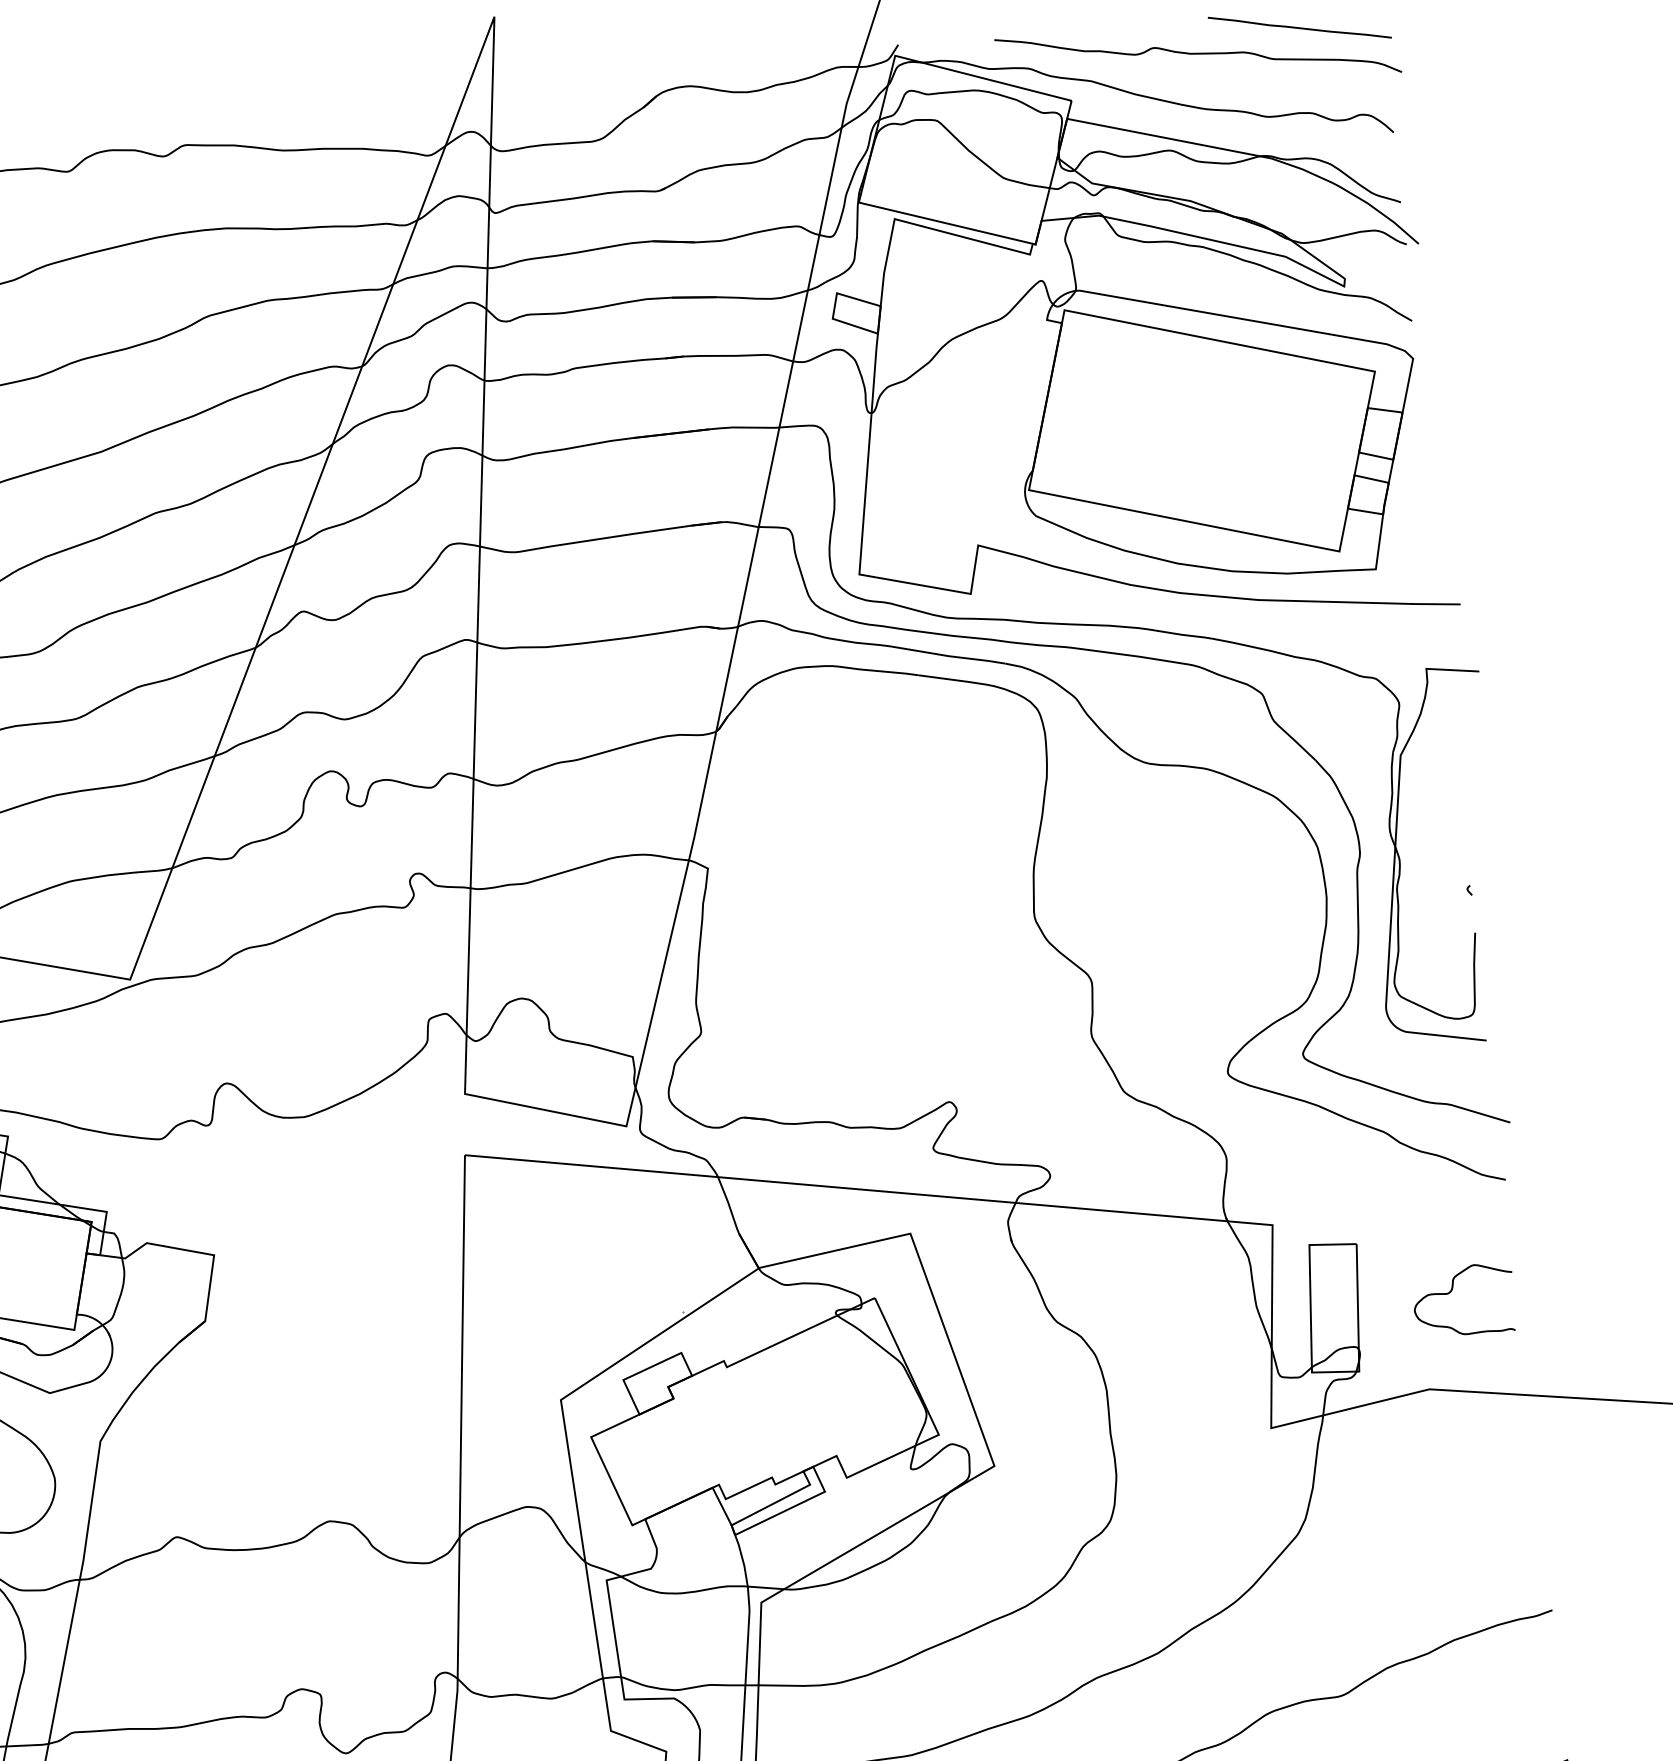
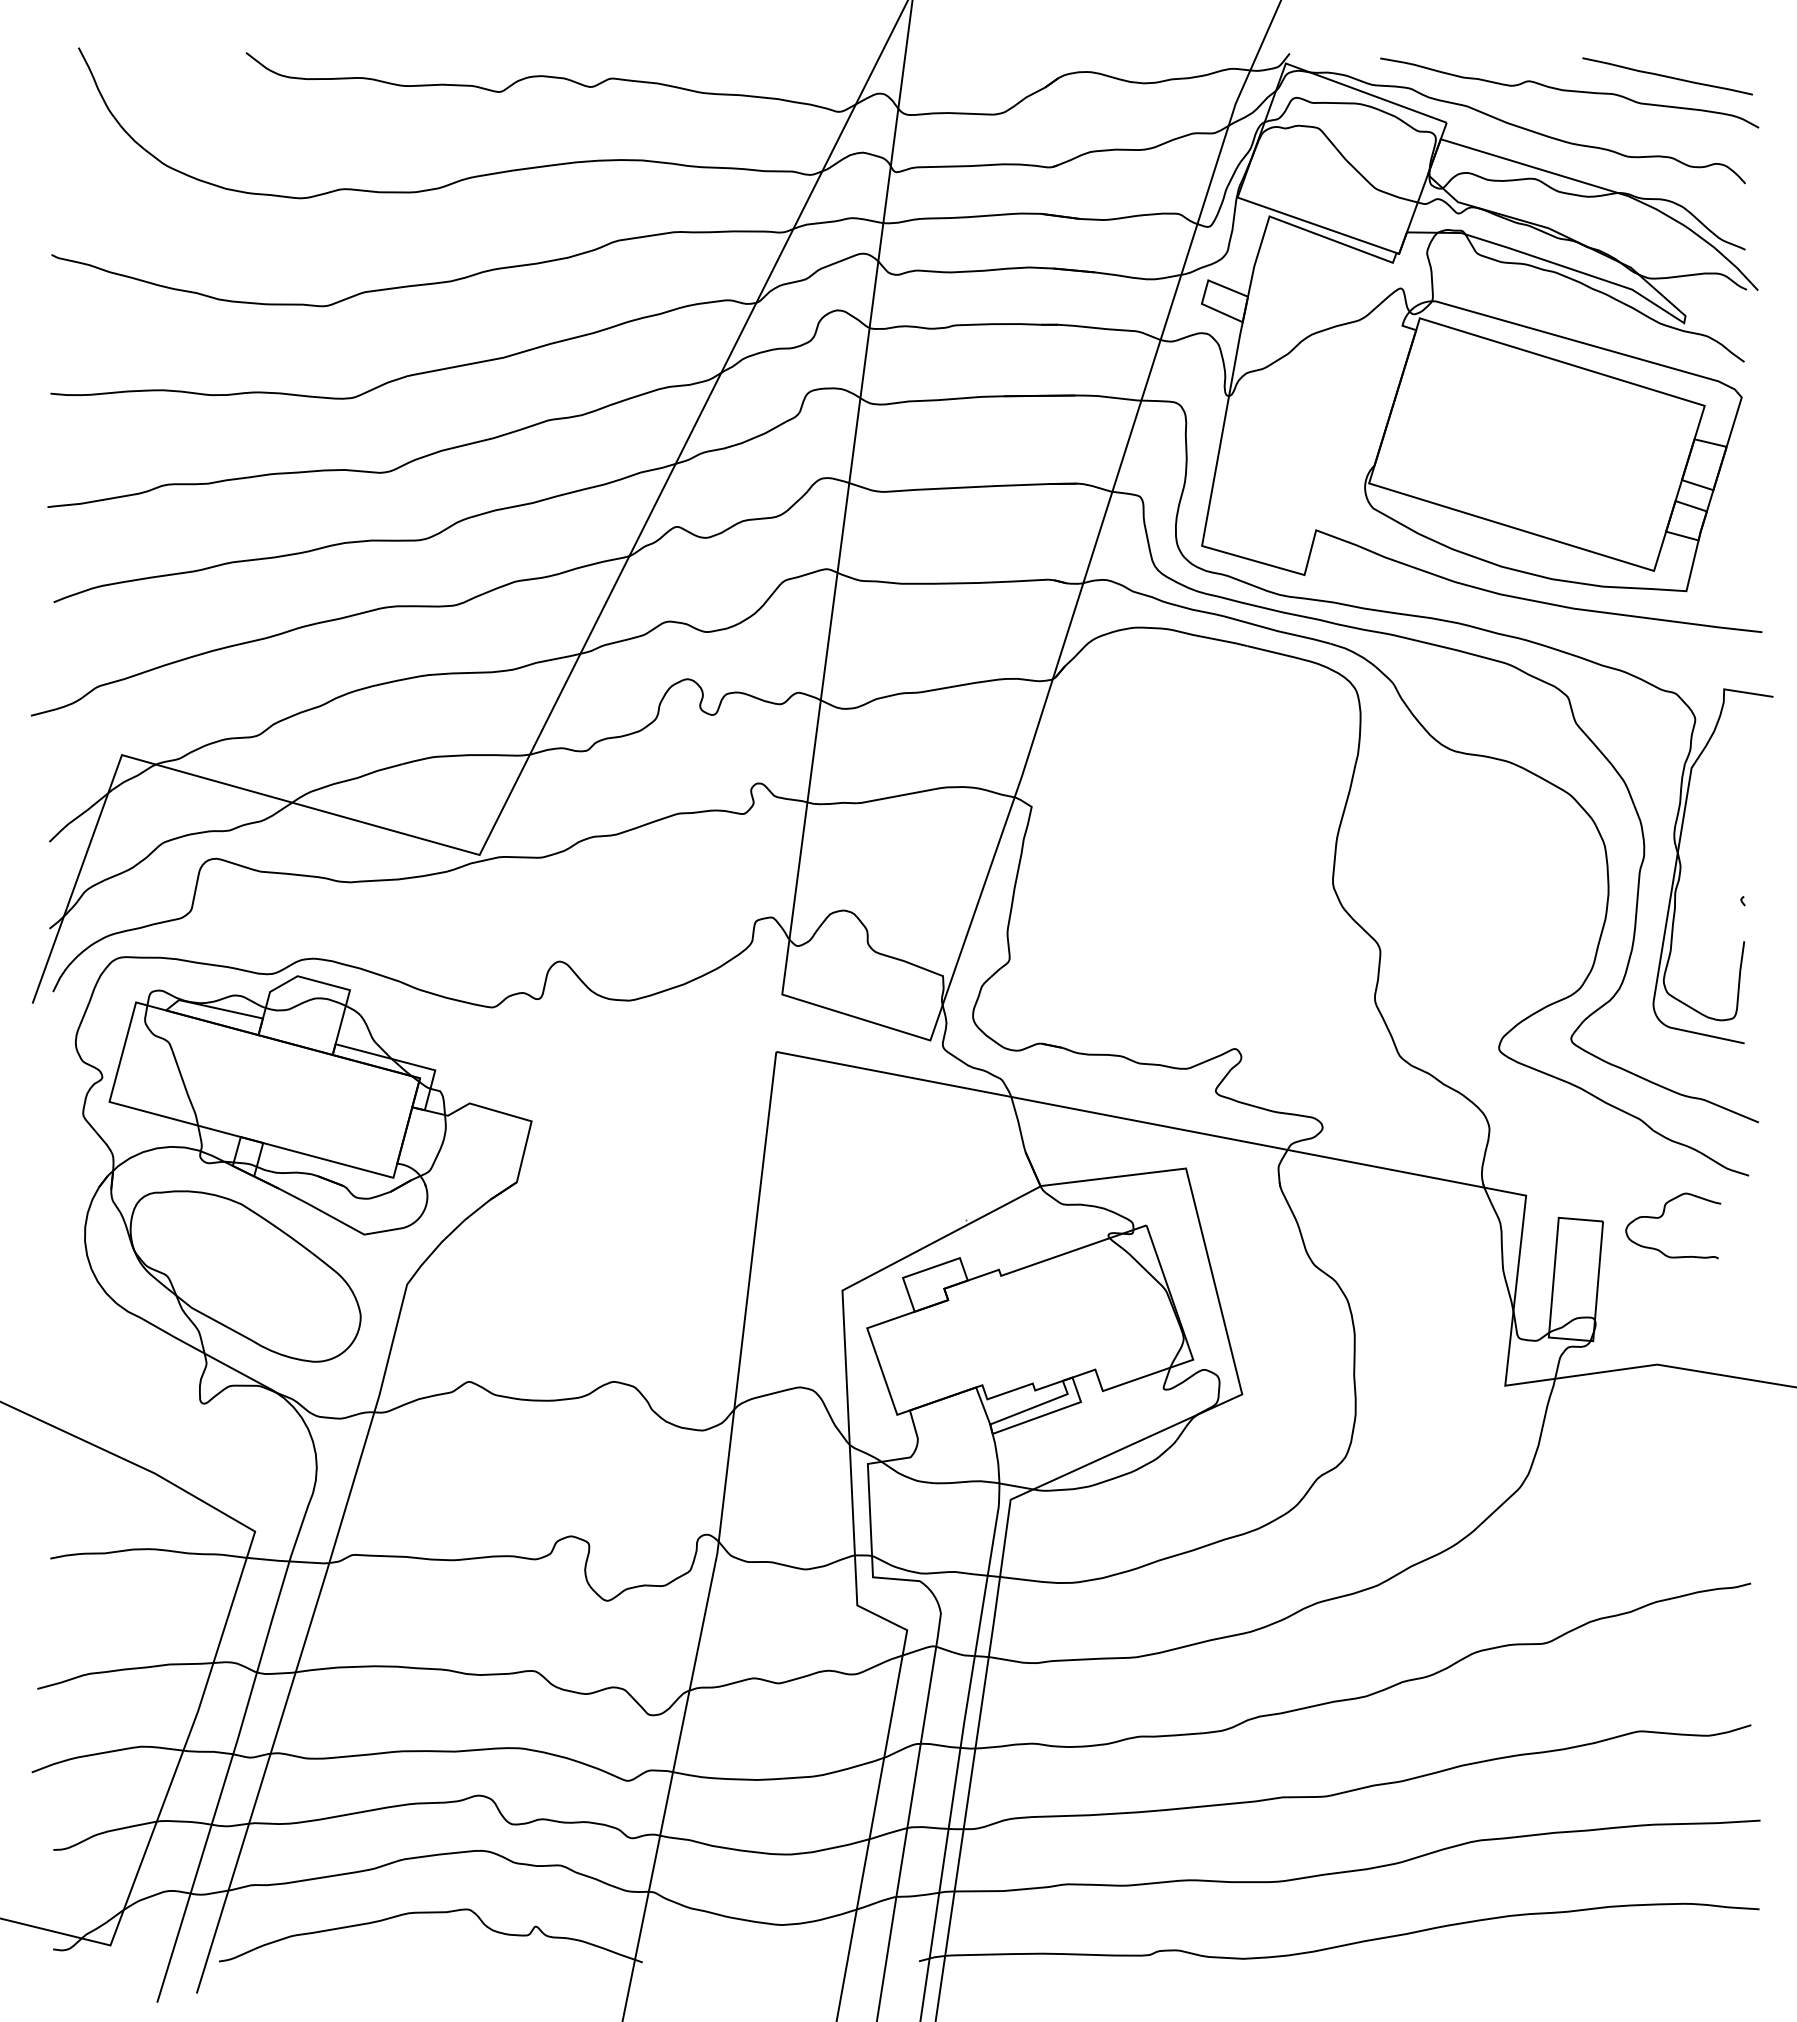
curve: (1452, 1290) -> (1663, 1215), moved

